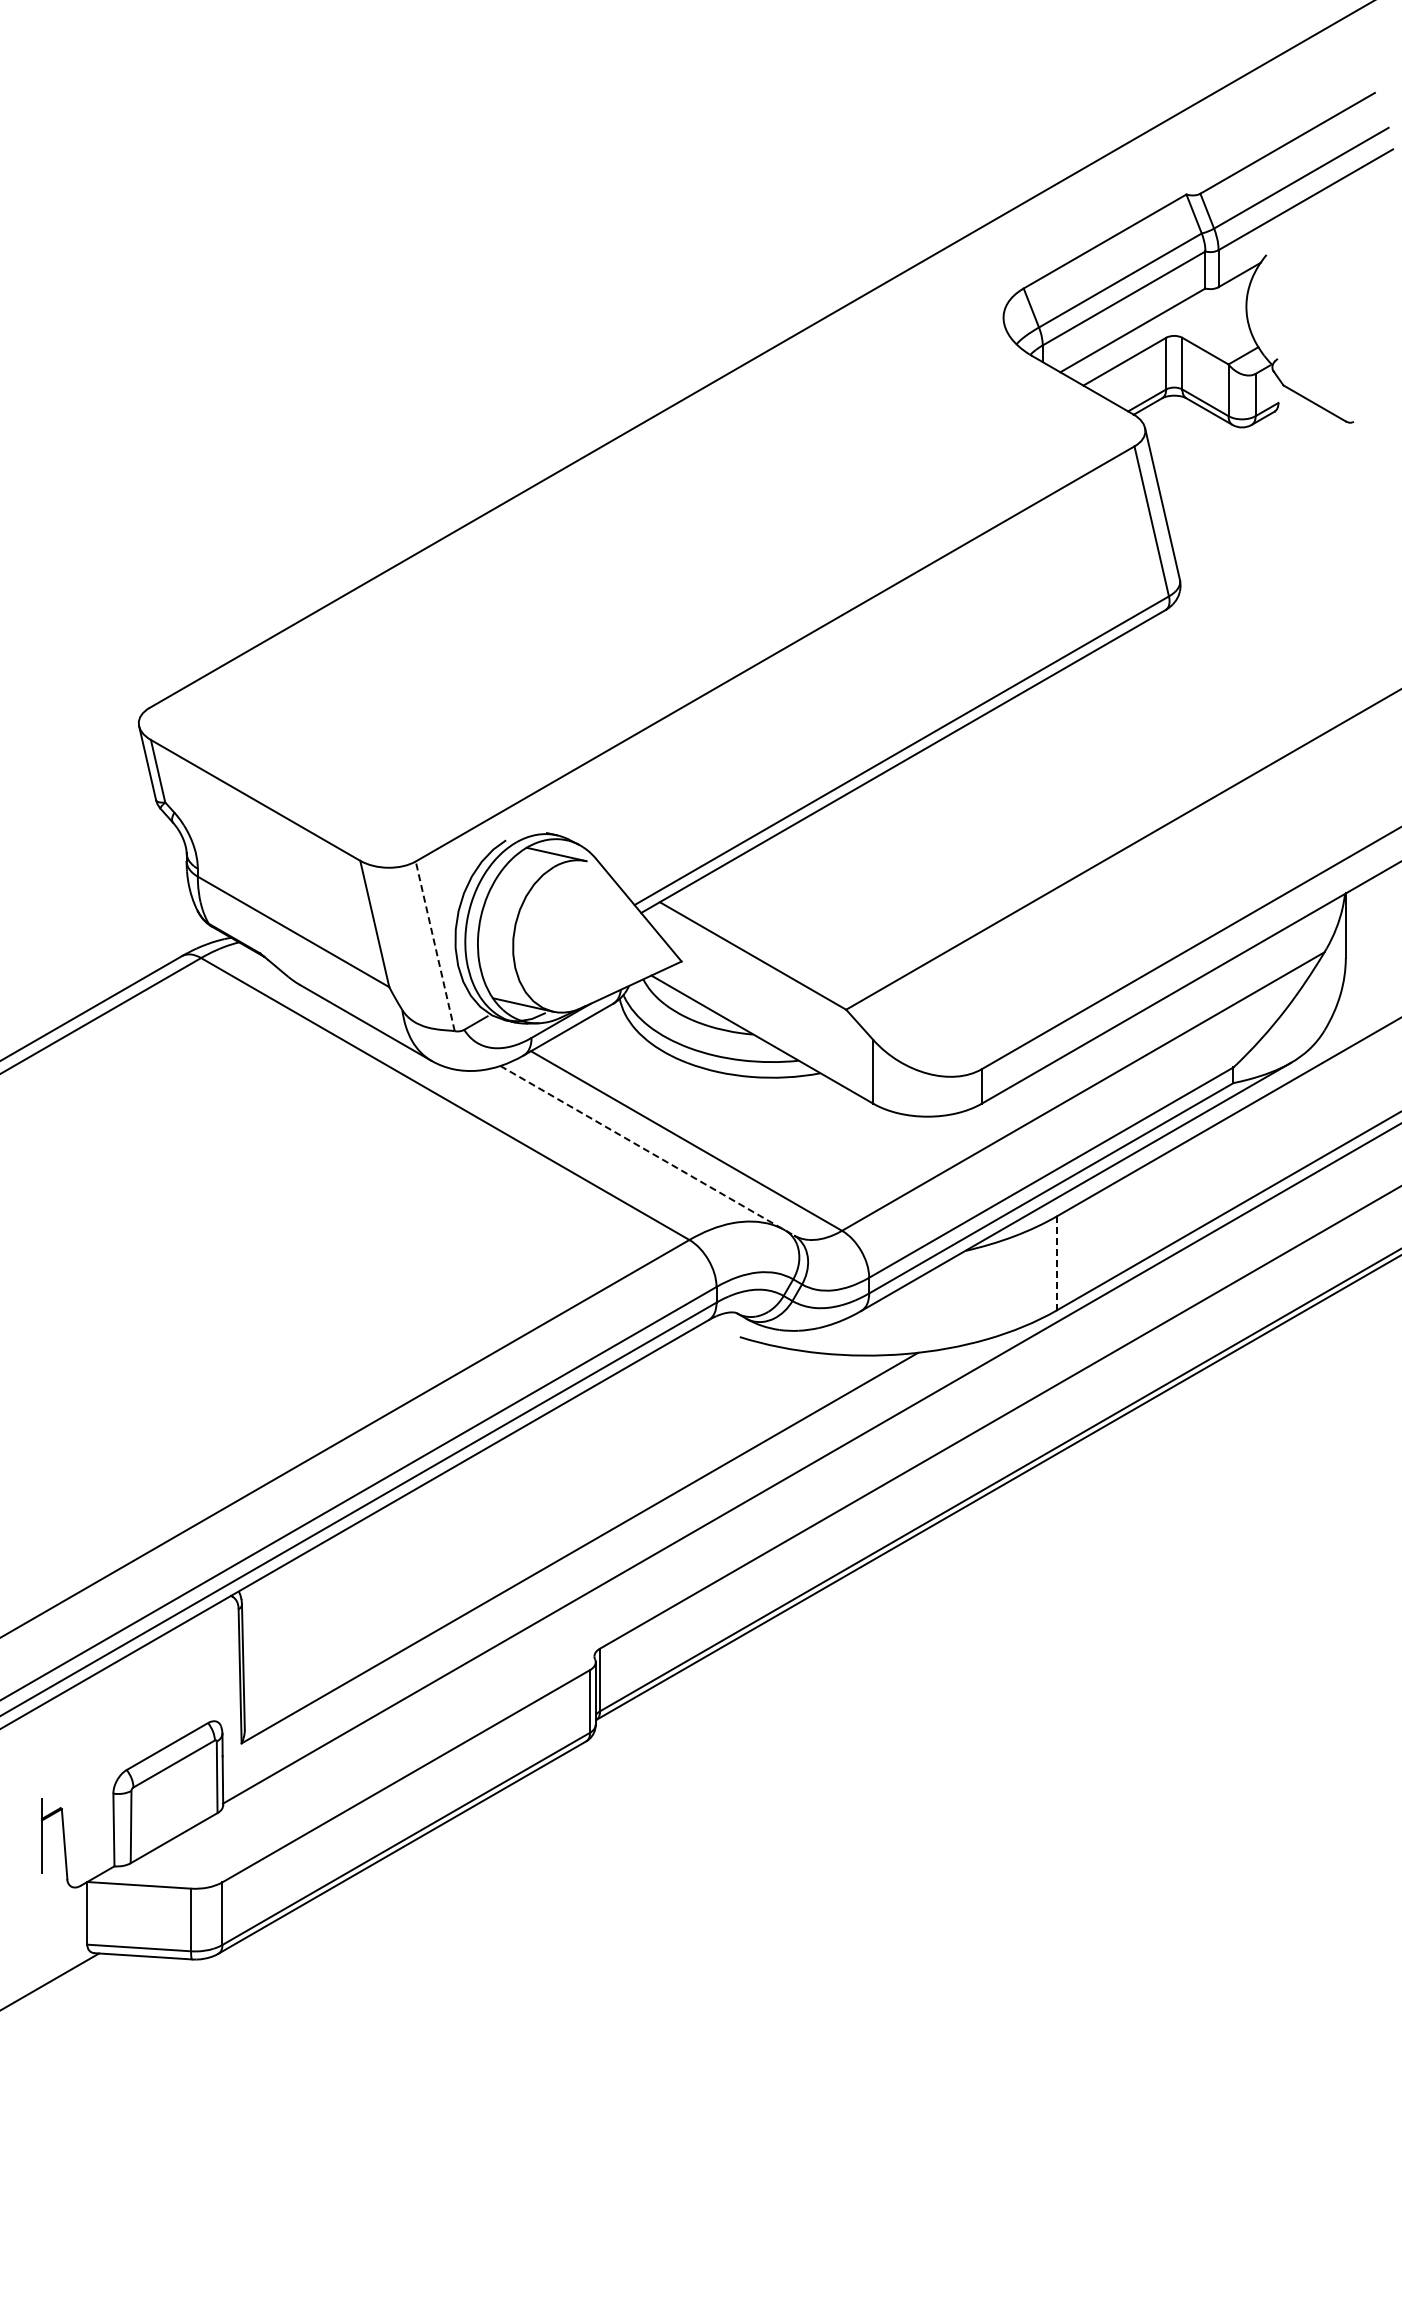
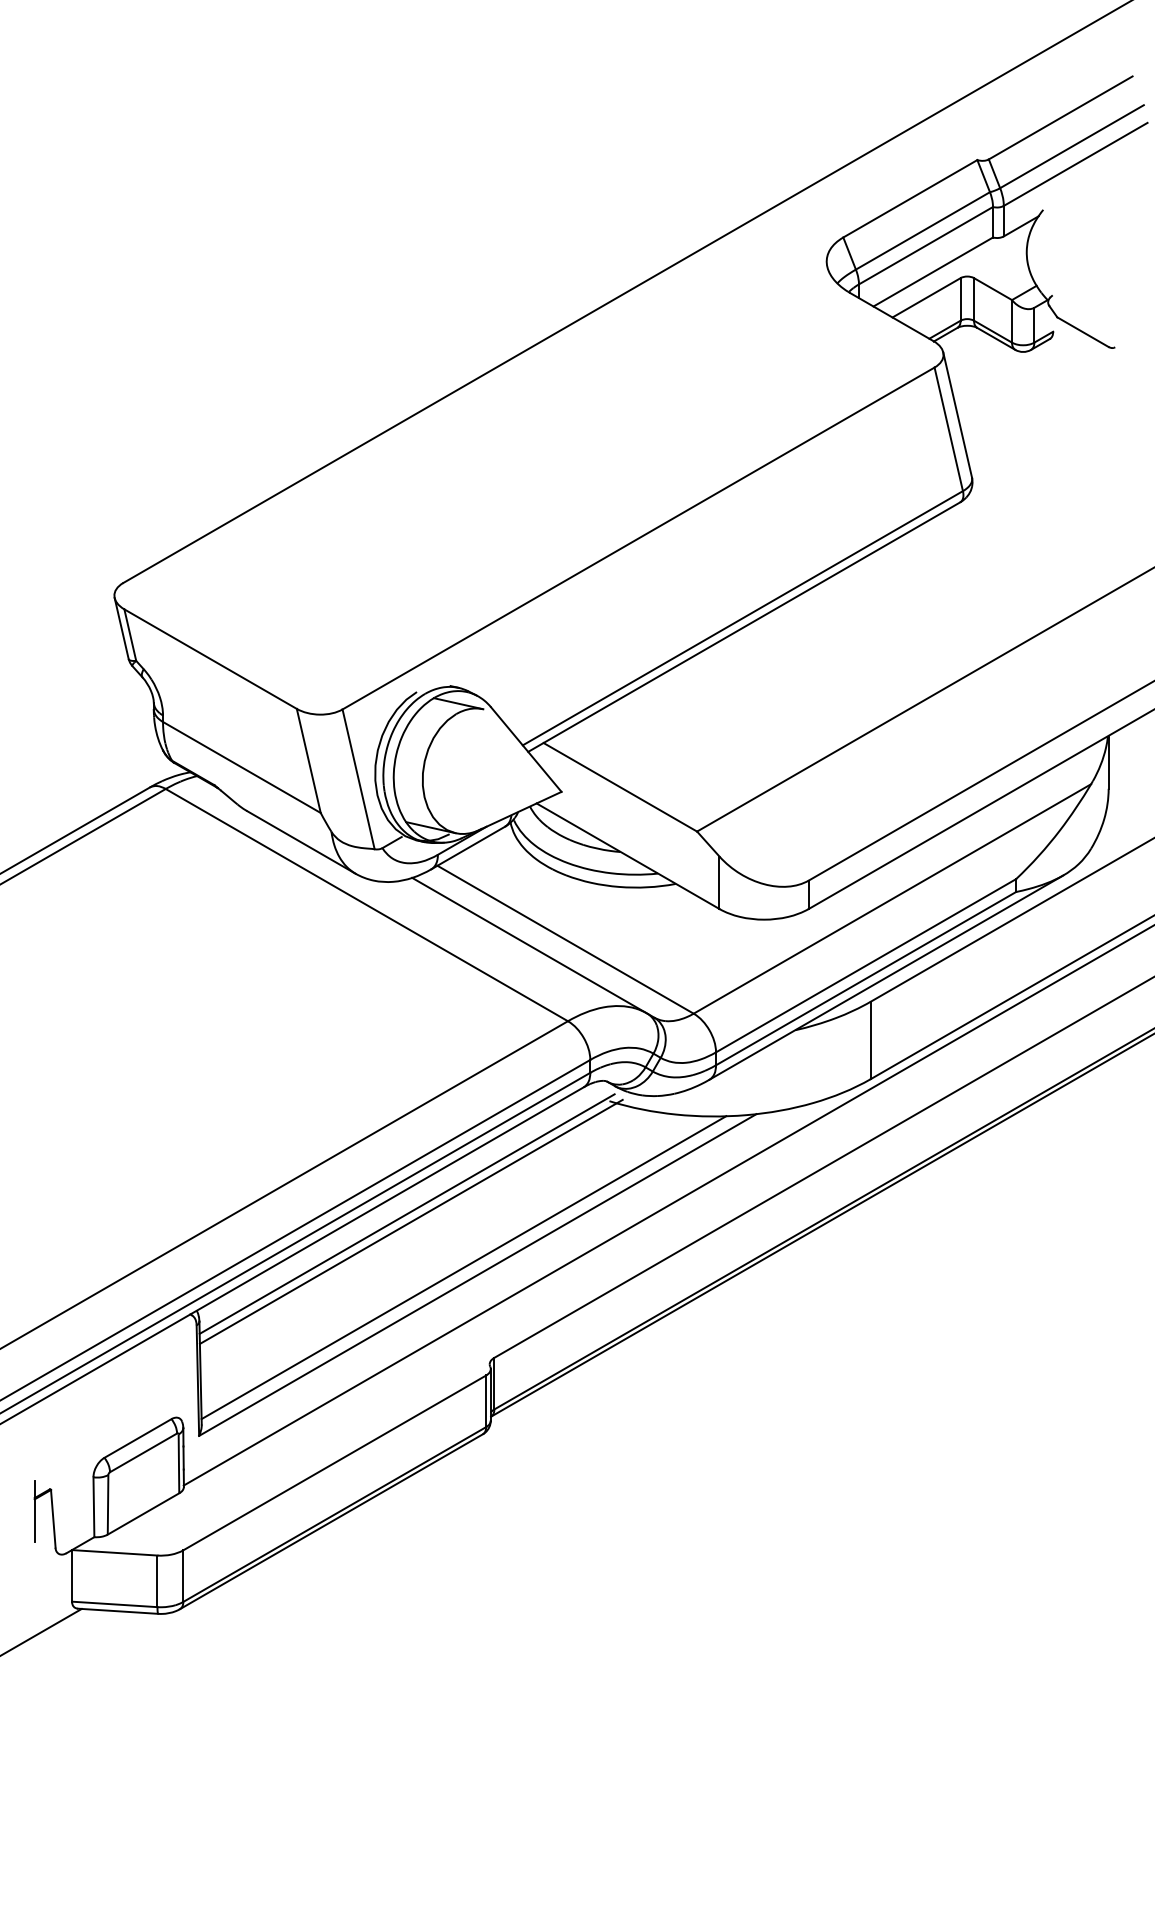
line: (435, 945) -> (358, 778), dashed -> solid
line: (647, 1150) -> (533, 947), dashed -> solid
line: (1057, 1263) -> (871, 1040), dashed -> solid
line: (494, 1473) -> (407, 1213), added
line: (498, 1483) -> (410, 1221), added
line: (562, 1539) -> (463, 1267), added

